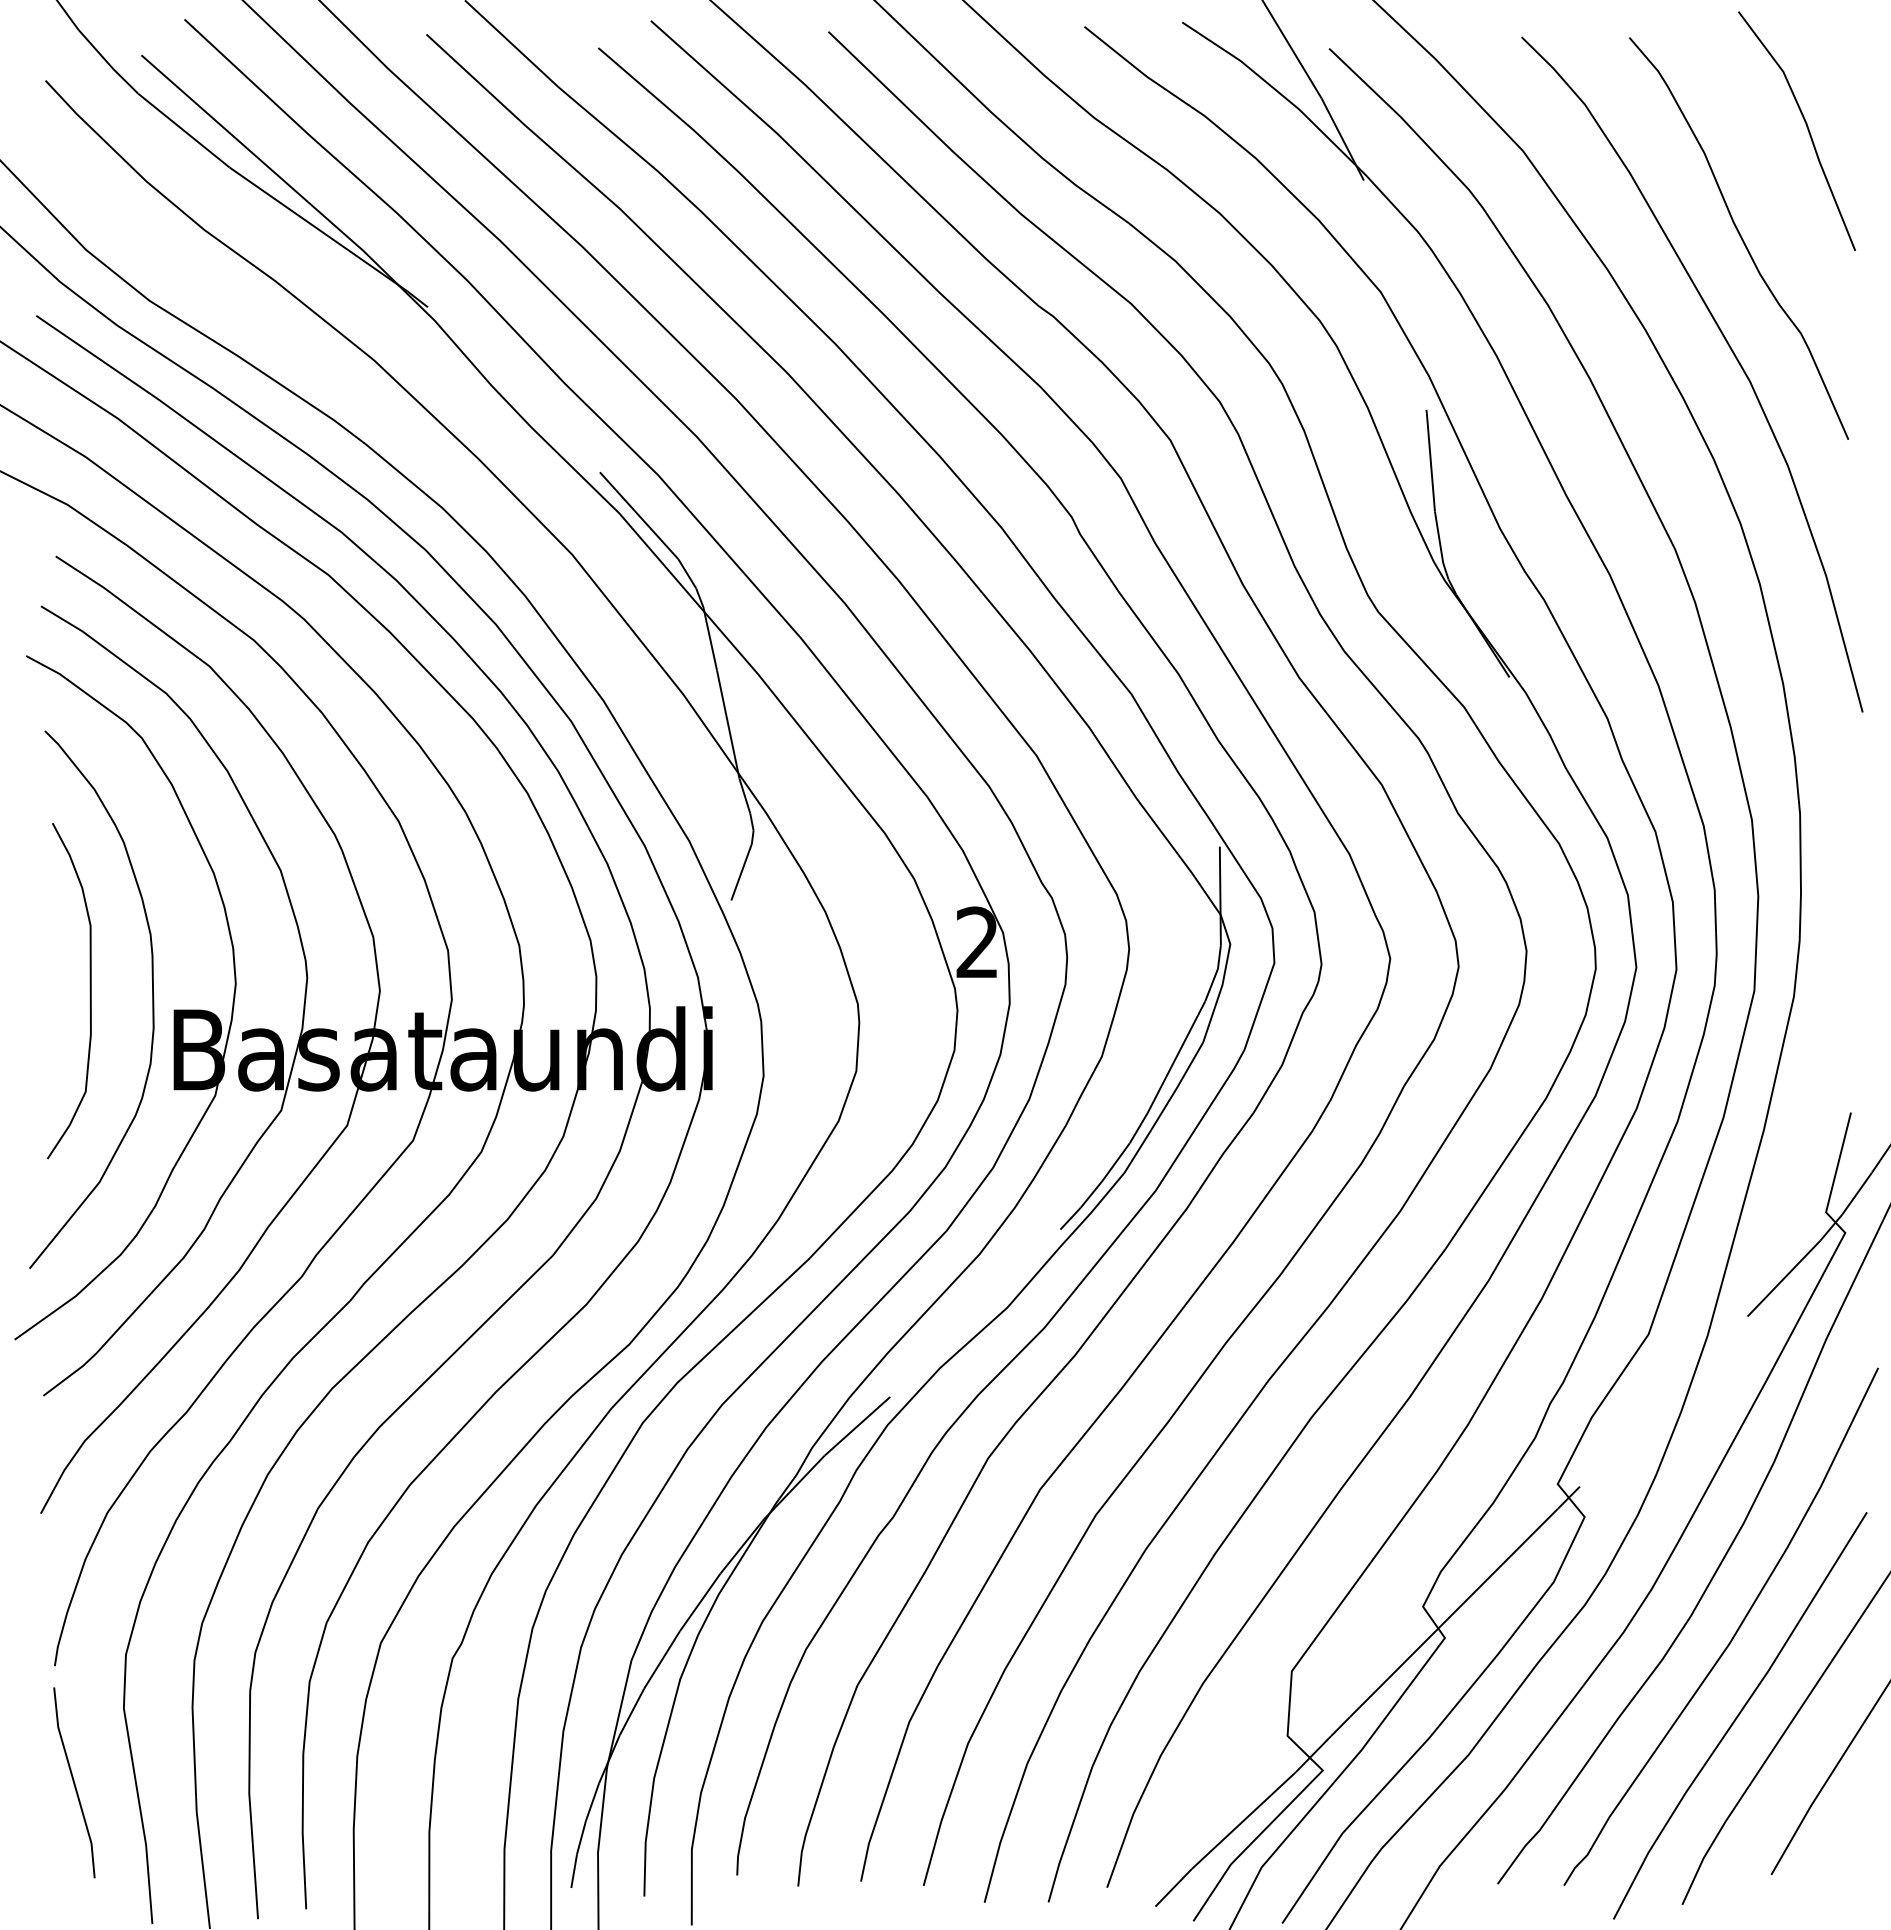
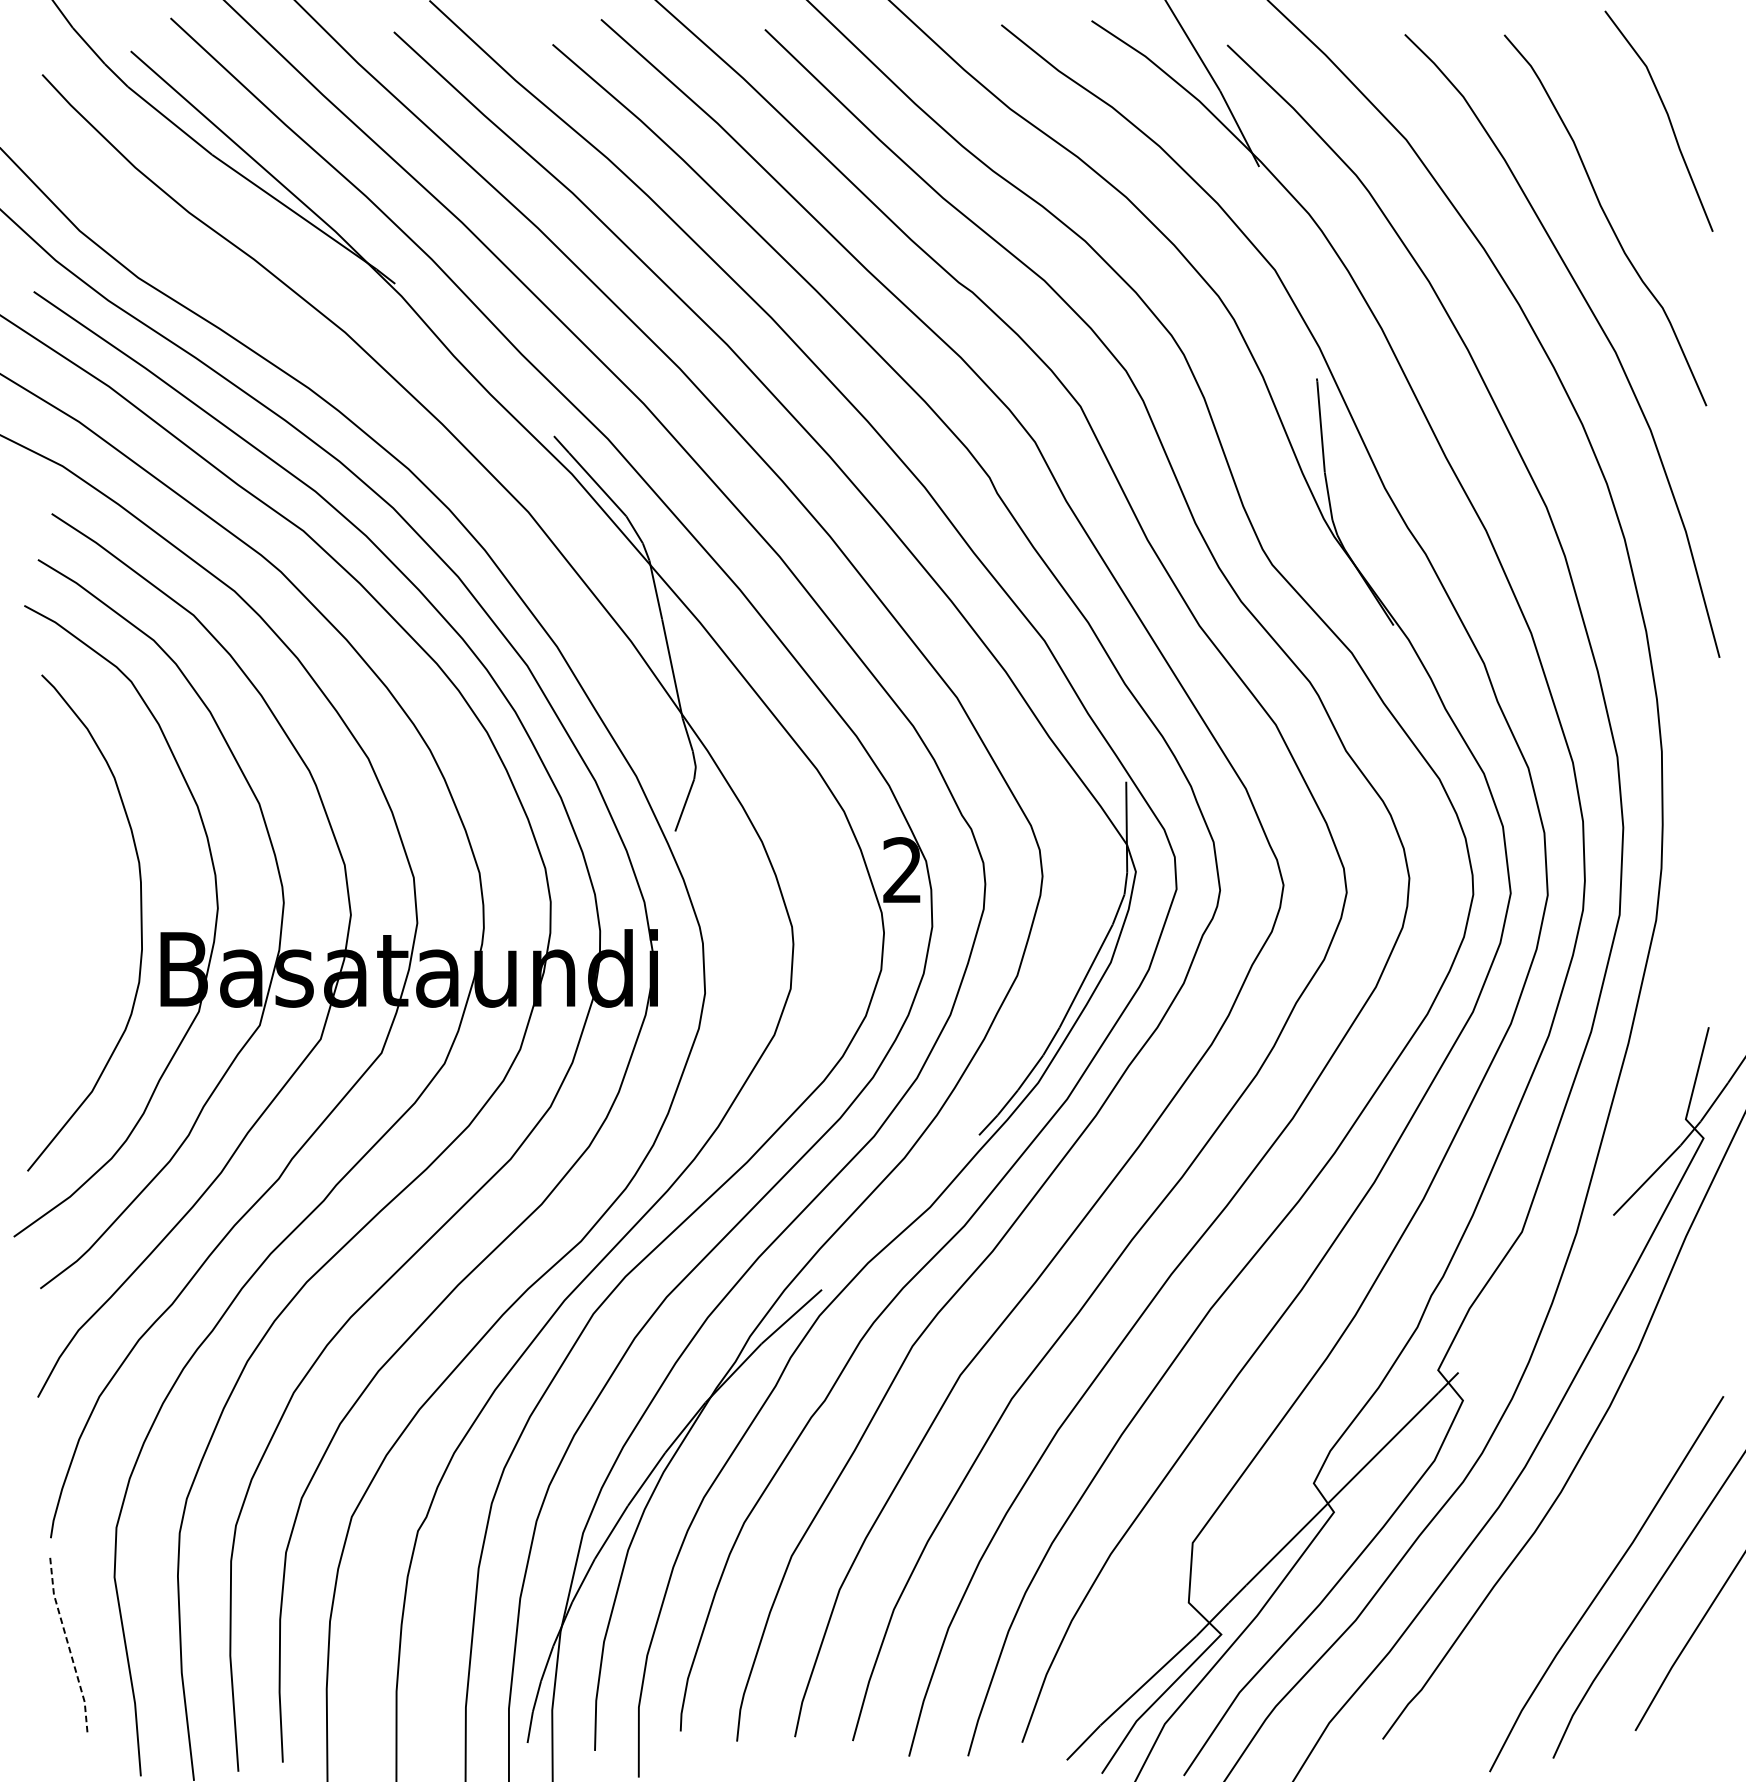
curve: (89, 991) -> (82, 915), removed
curve: (1732, 1636) -> (1599, 1510), removed
line: (74, 1783) -> (68, 1646), solid -> dashed

